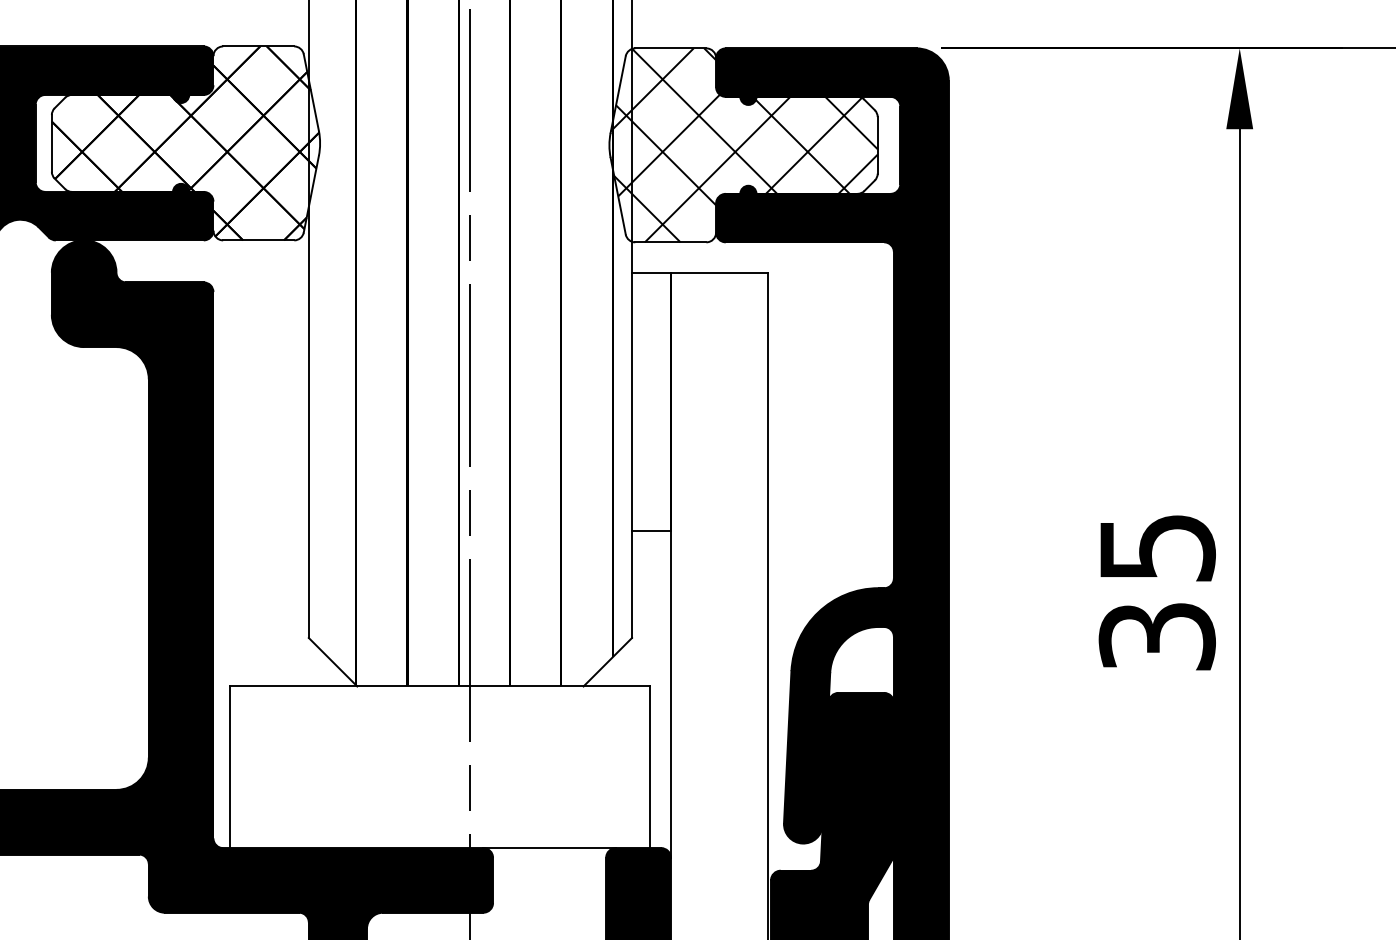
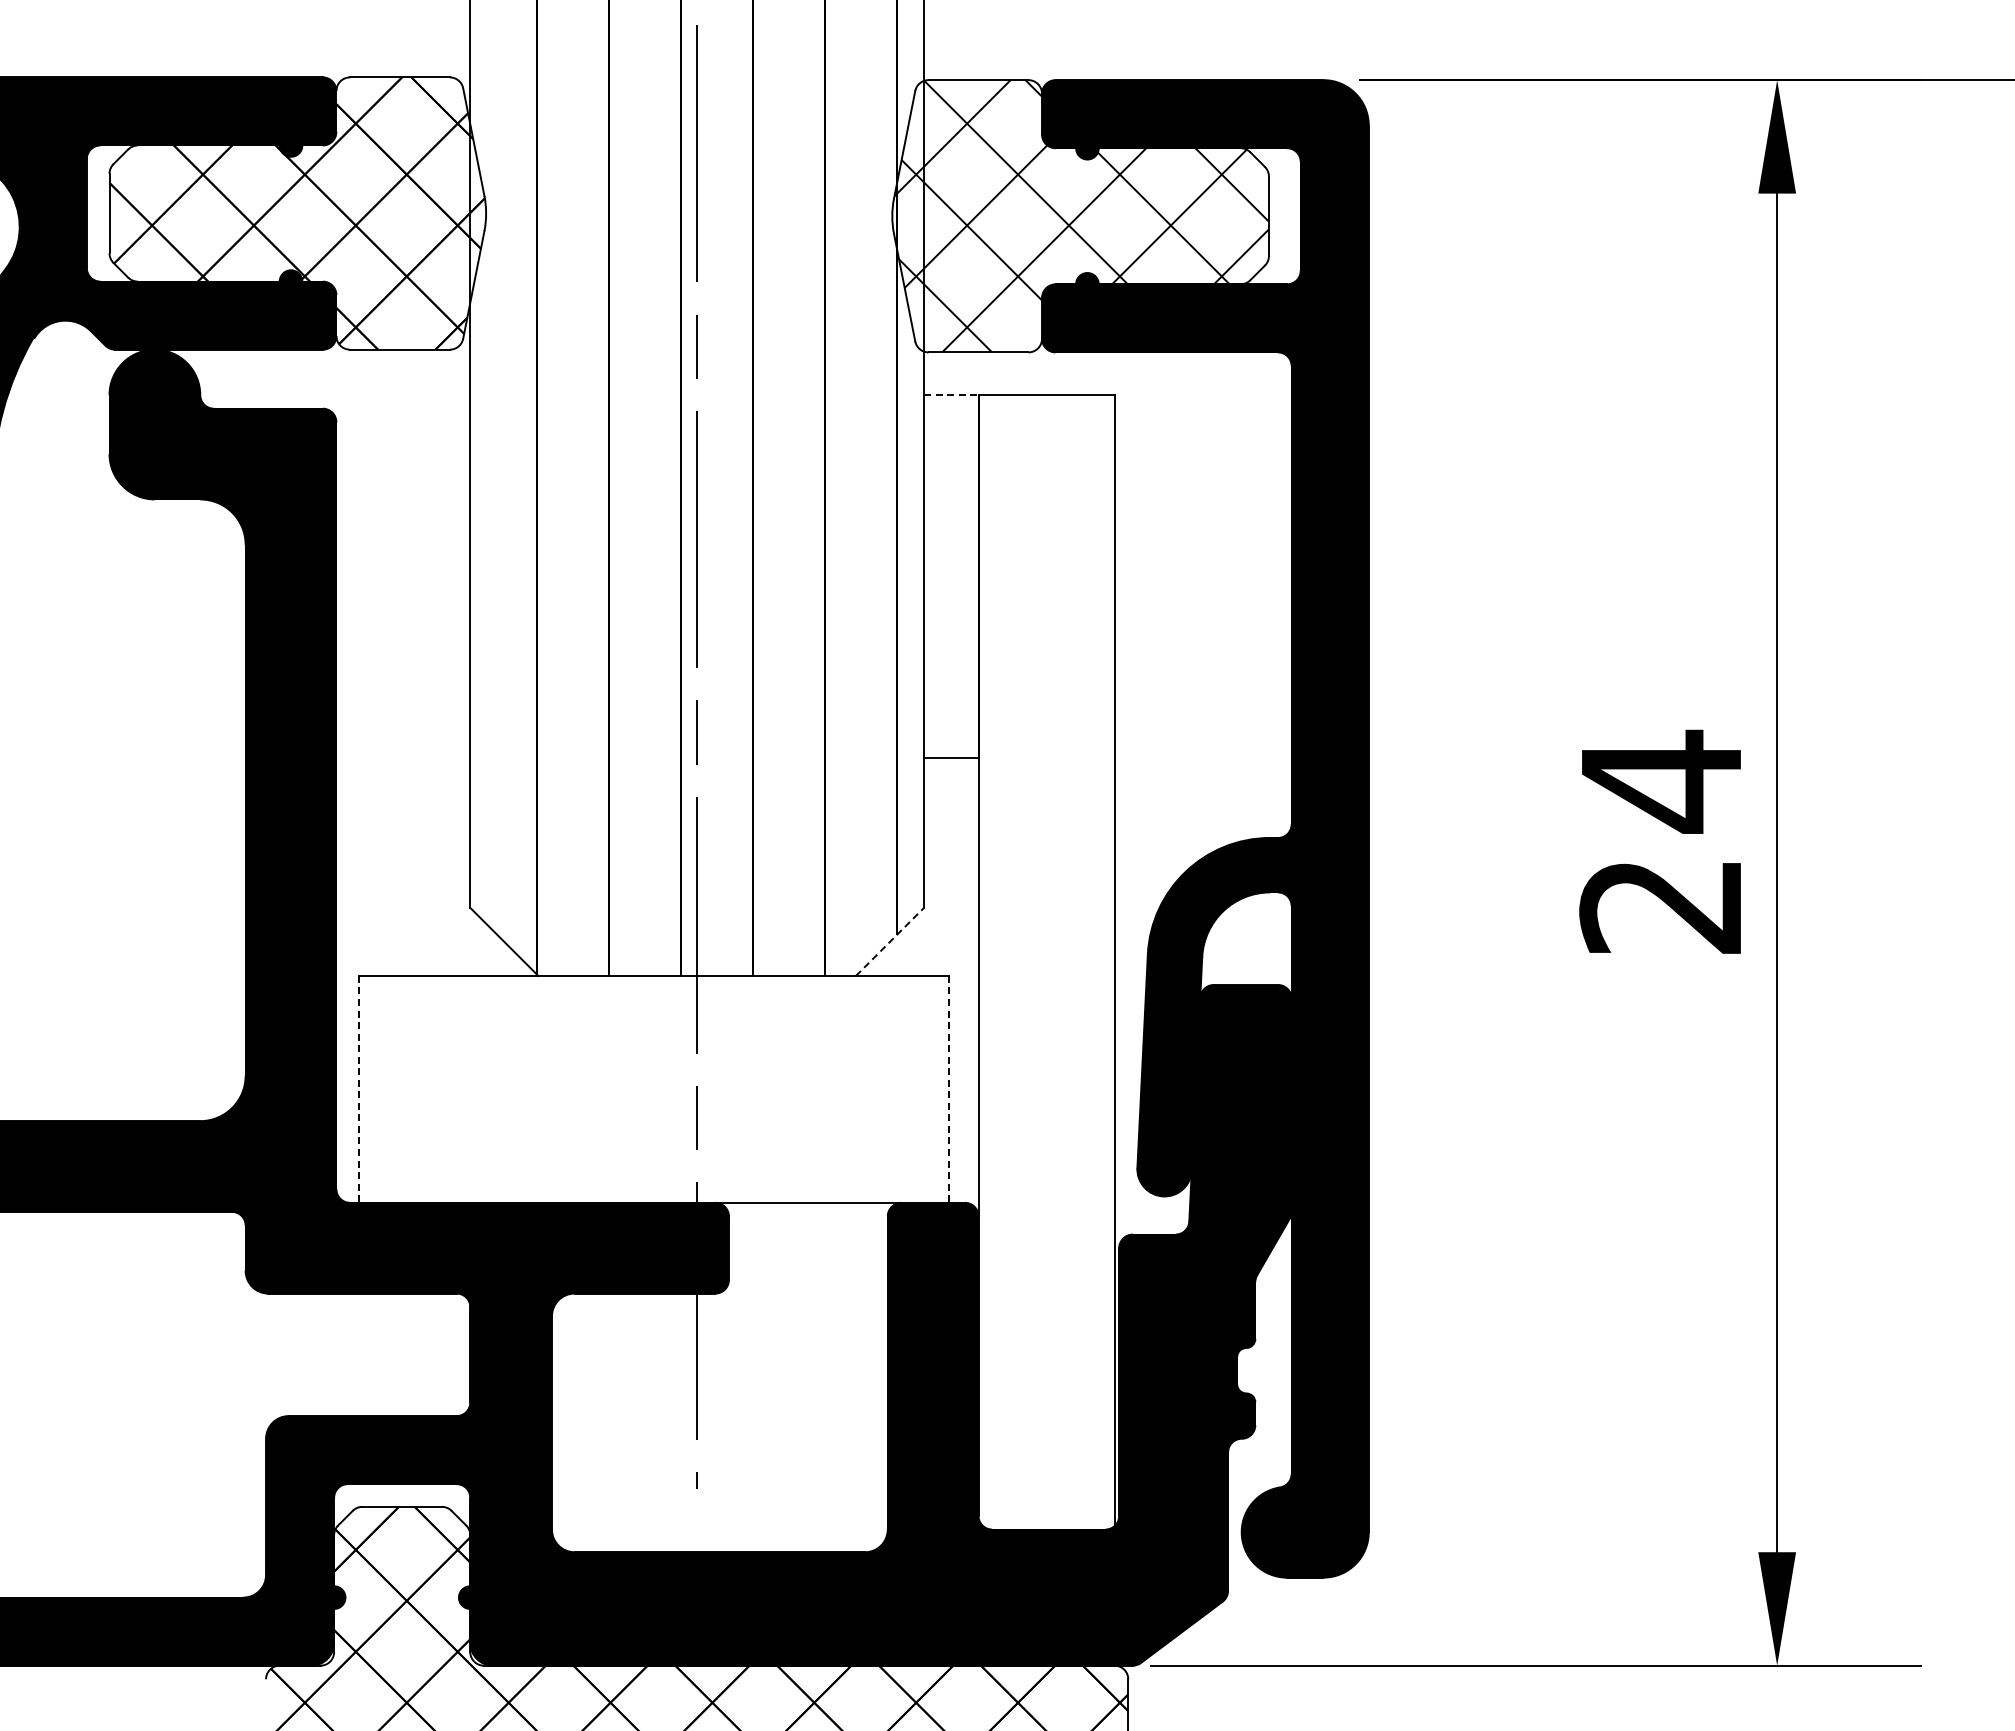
line: (651, 273) -> (951, 395), solid -> dashed
text: (1157, 590) -> (1661, 841), 35 -> 24
line: (608, 661) -> (890, 941), solid -> dashed
line: (229, 767) -> (359, 1089), solid -> dashed
line: (650, 767) -> (949, 1089), solid -> dashed

